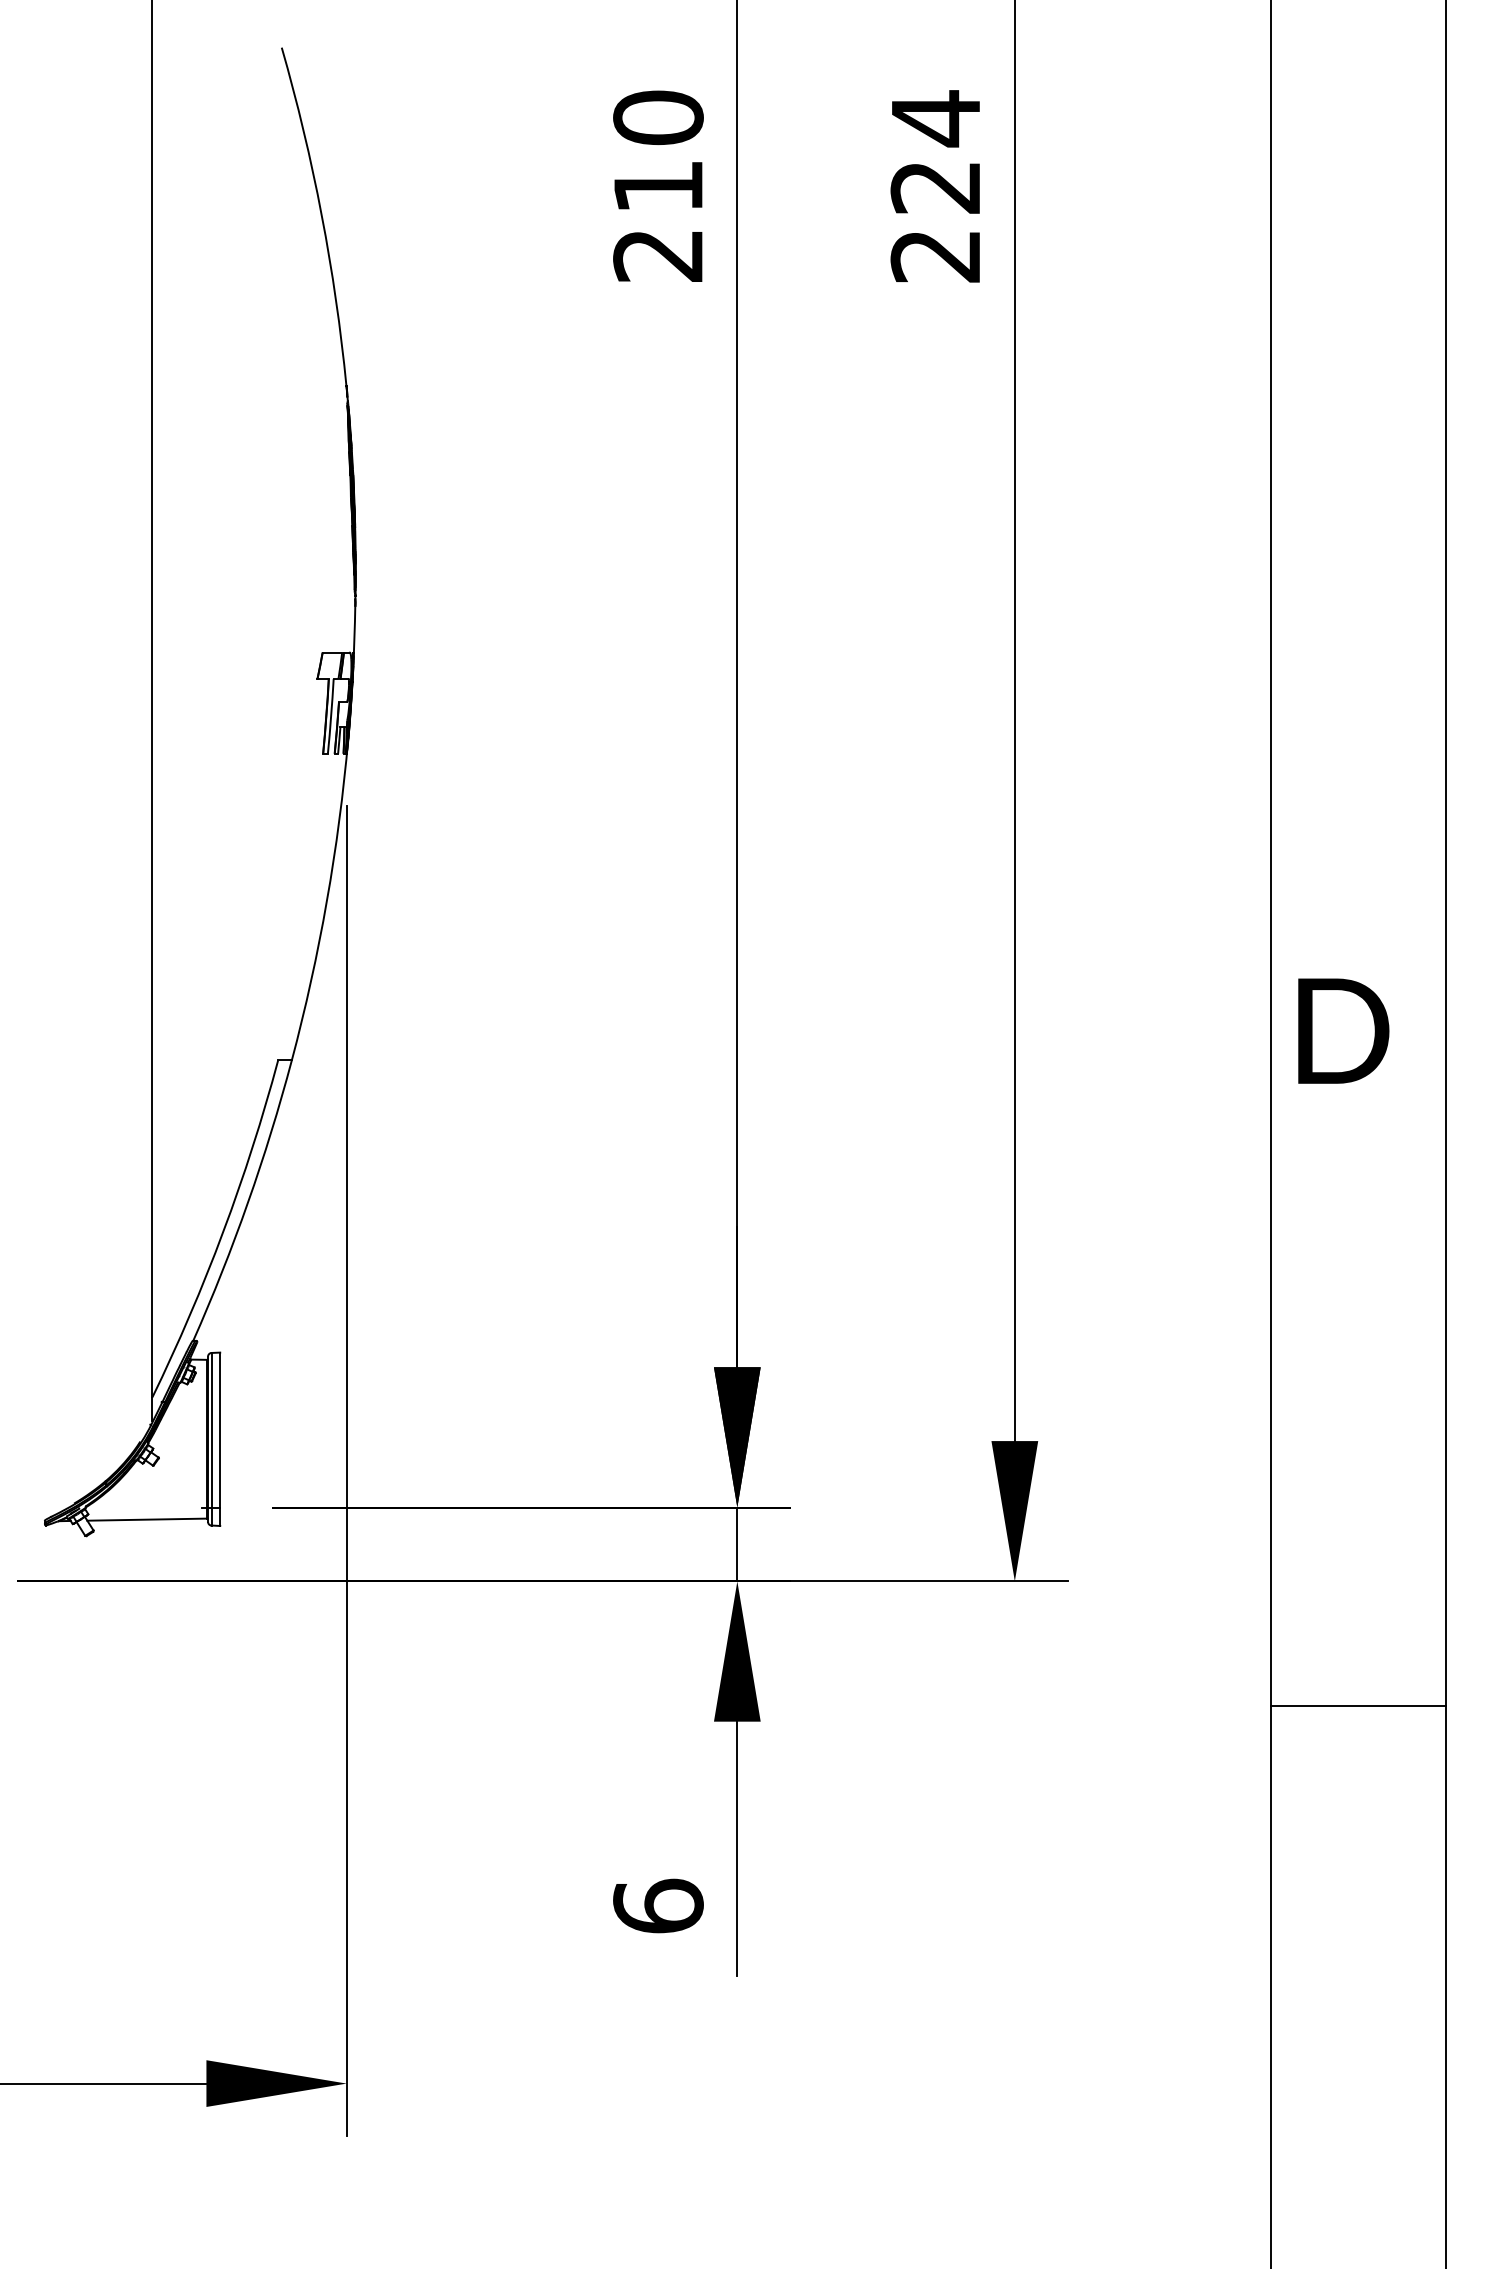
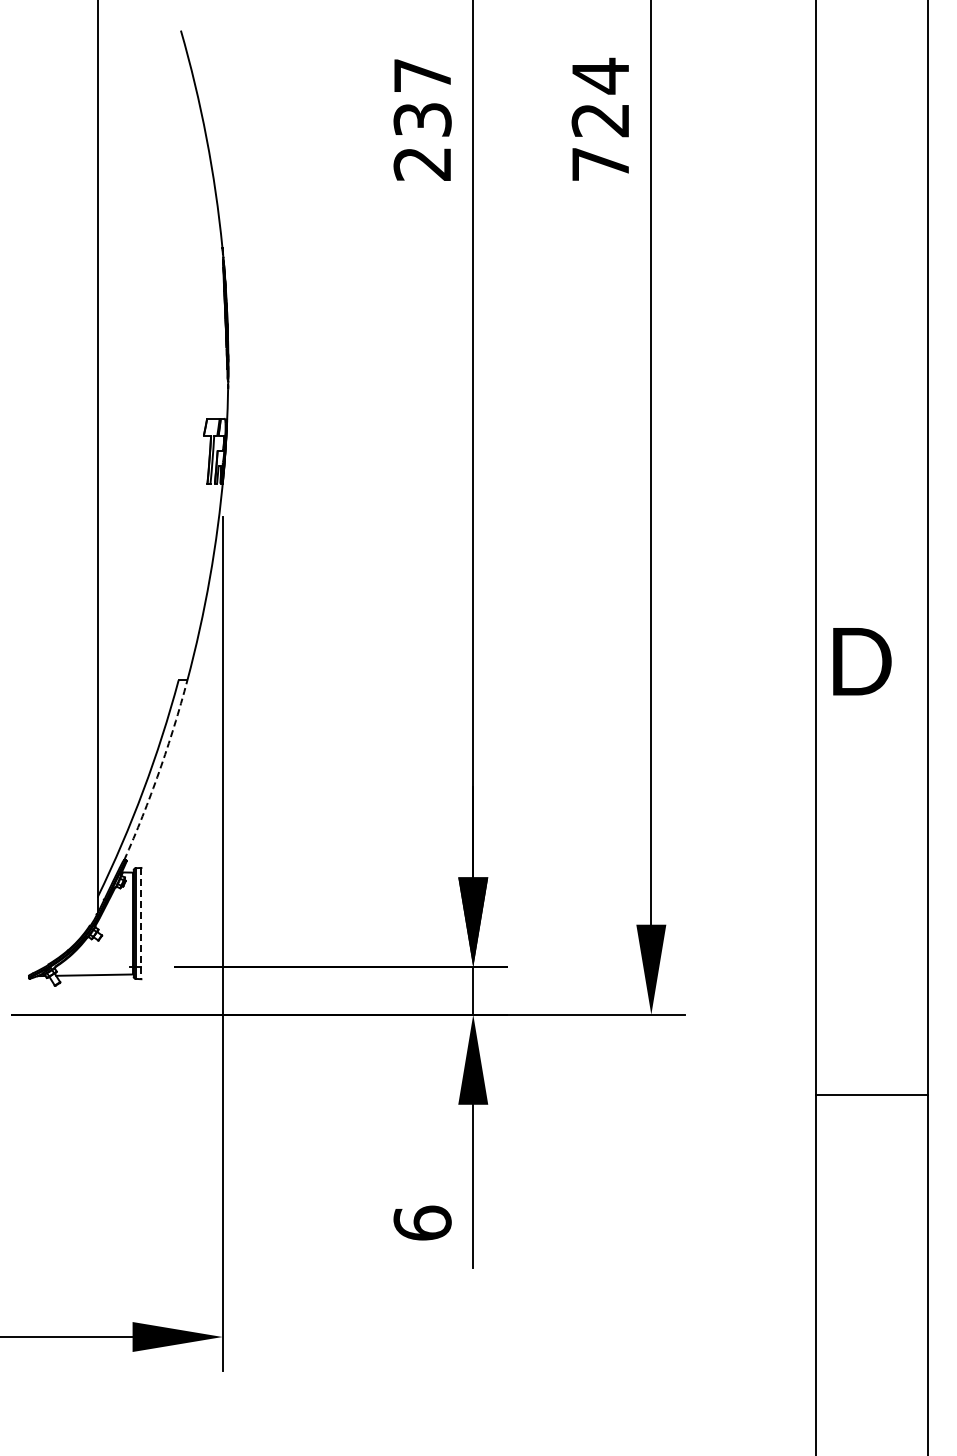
text: (658, 151) -> (422, 97), 210 -> 237
text: (934, 256) -> (599, 164), 224 -> 724
arc: (248, 1202) -> (159, 771), solid -> dashed
line: (220, 1439) -> (141, 923), solid -> dashed

